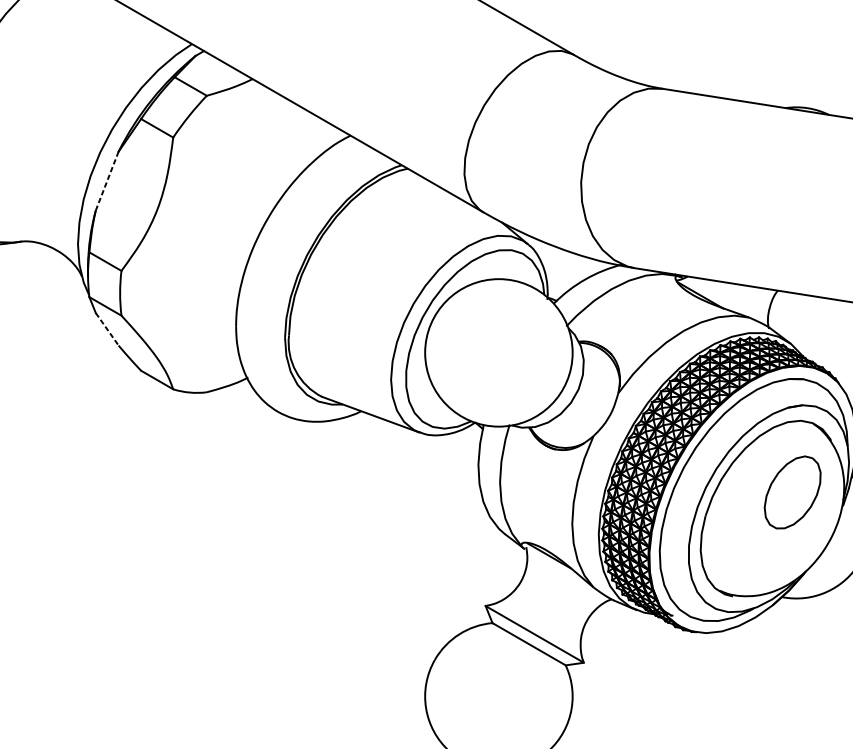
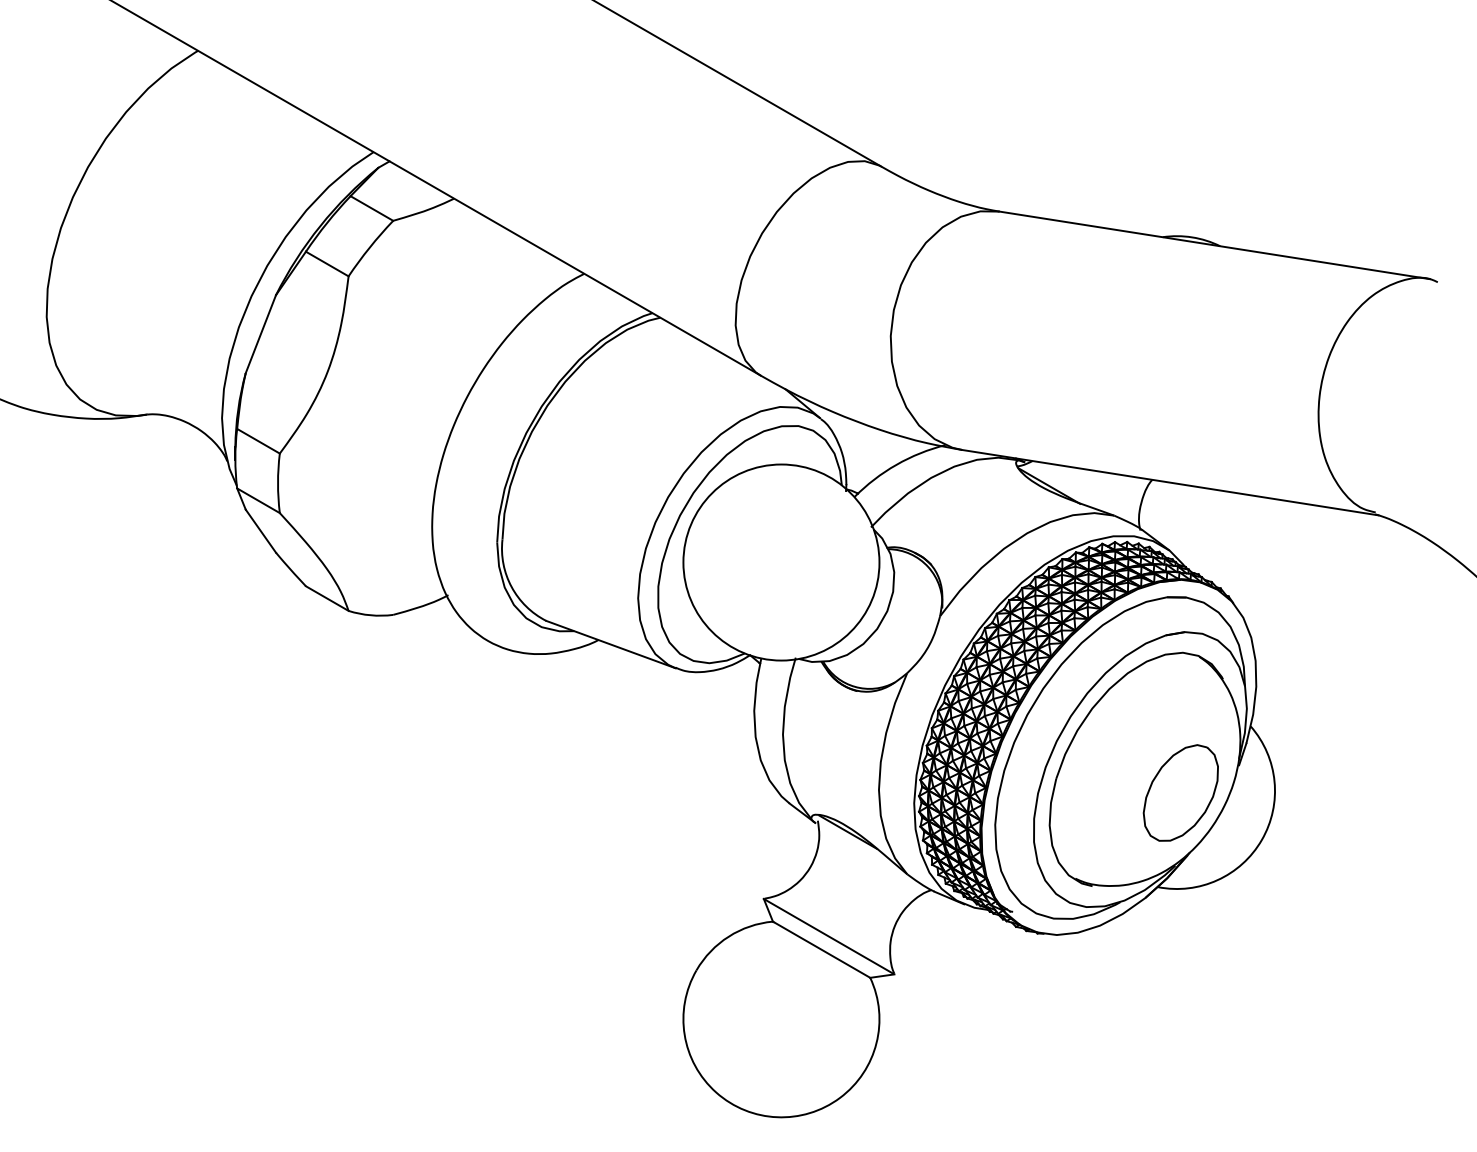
line: (106, 181) -> (260, 334), dashed -> solid
line: (107, 329) -> (261, 531), dashed -> solid
part: (792, 492) -> (1180, 792), moved

